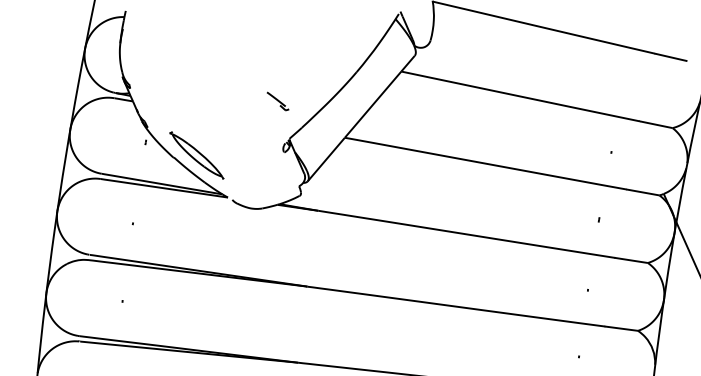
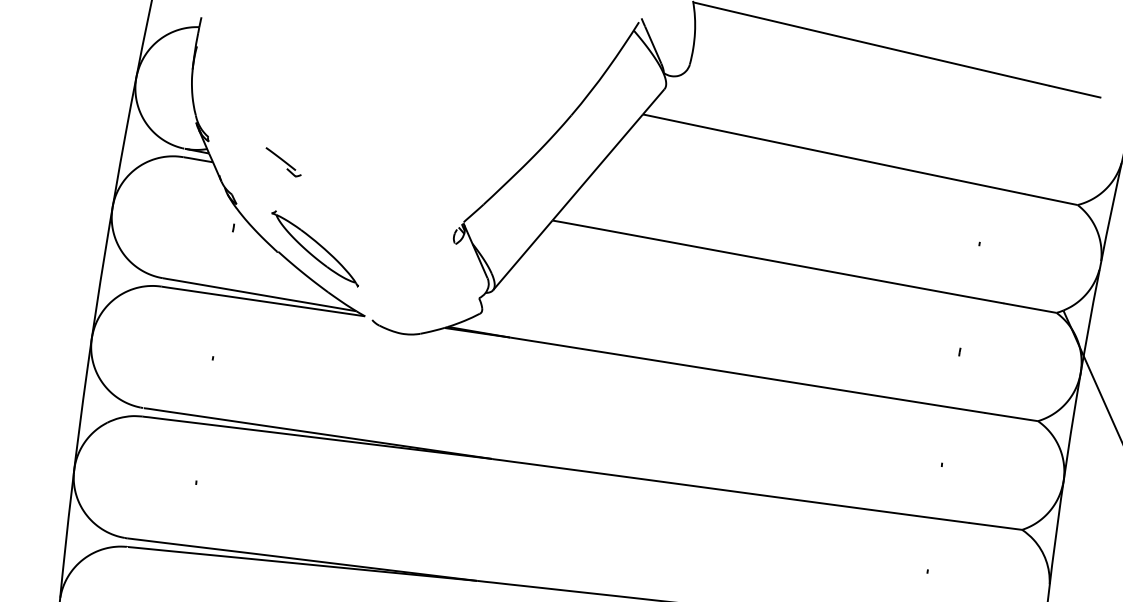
part: (277, 101) -> (282, 162), moved

